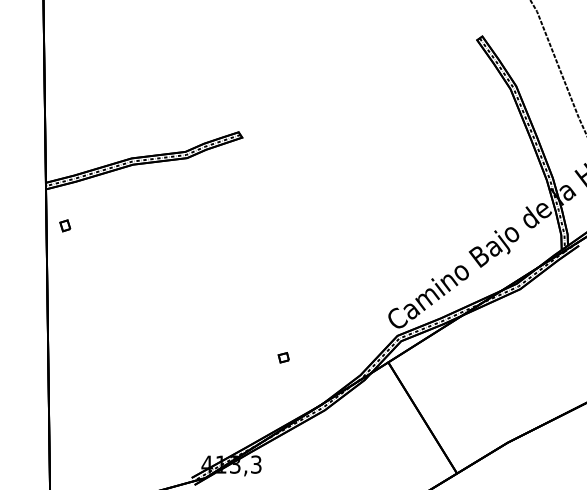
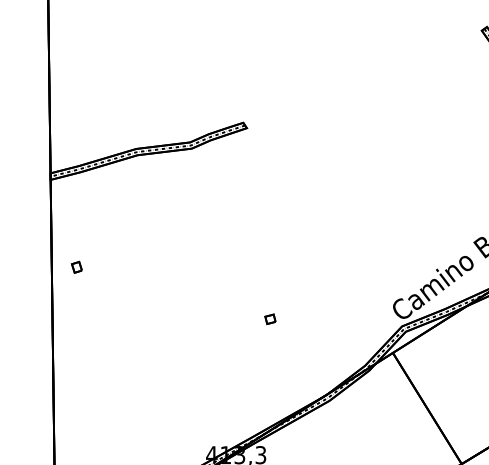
part: (65, 225) -> (77, 267), moved
part: (283, 357) -> (270, 319), moved

